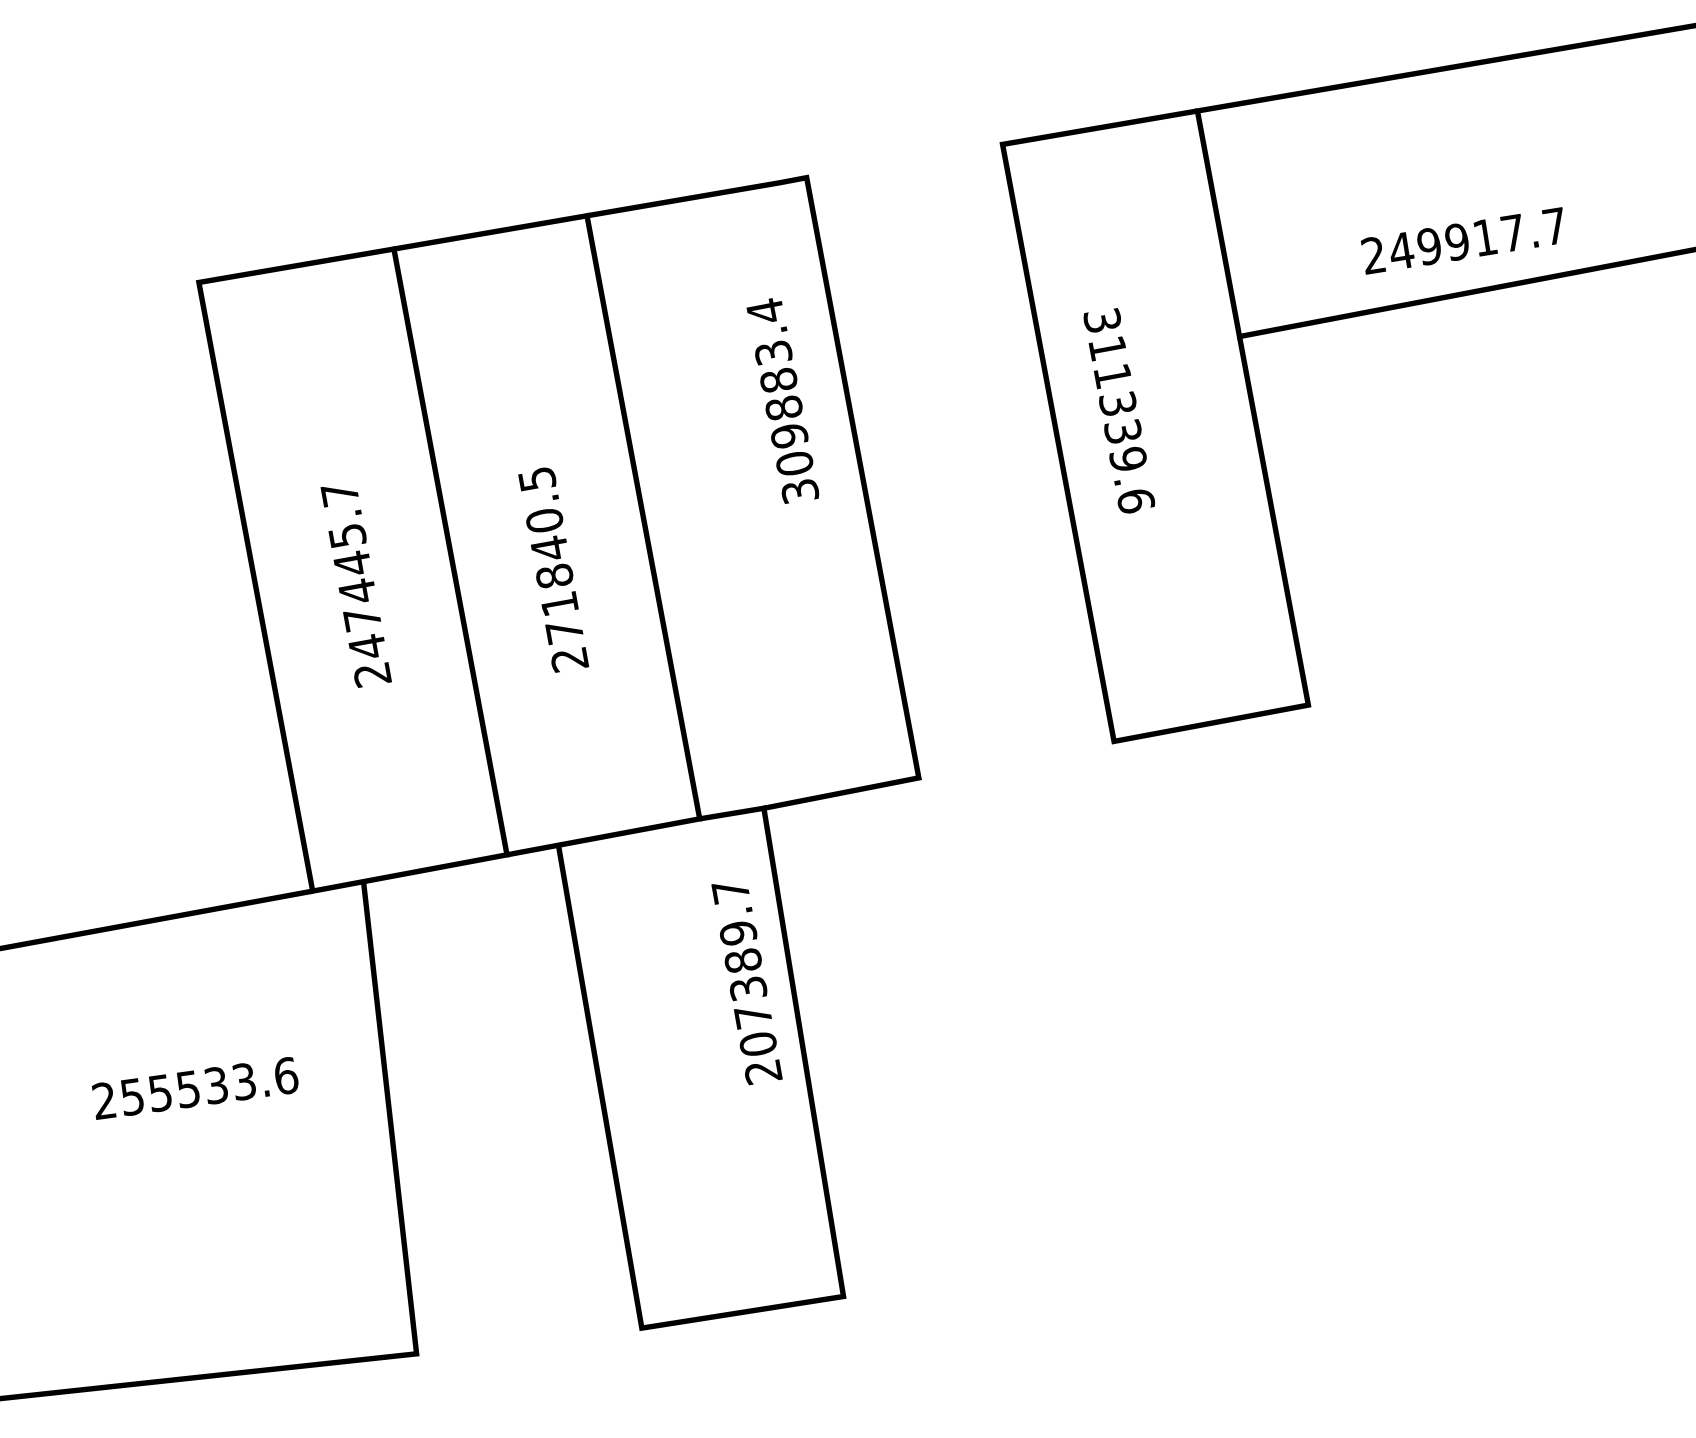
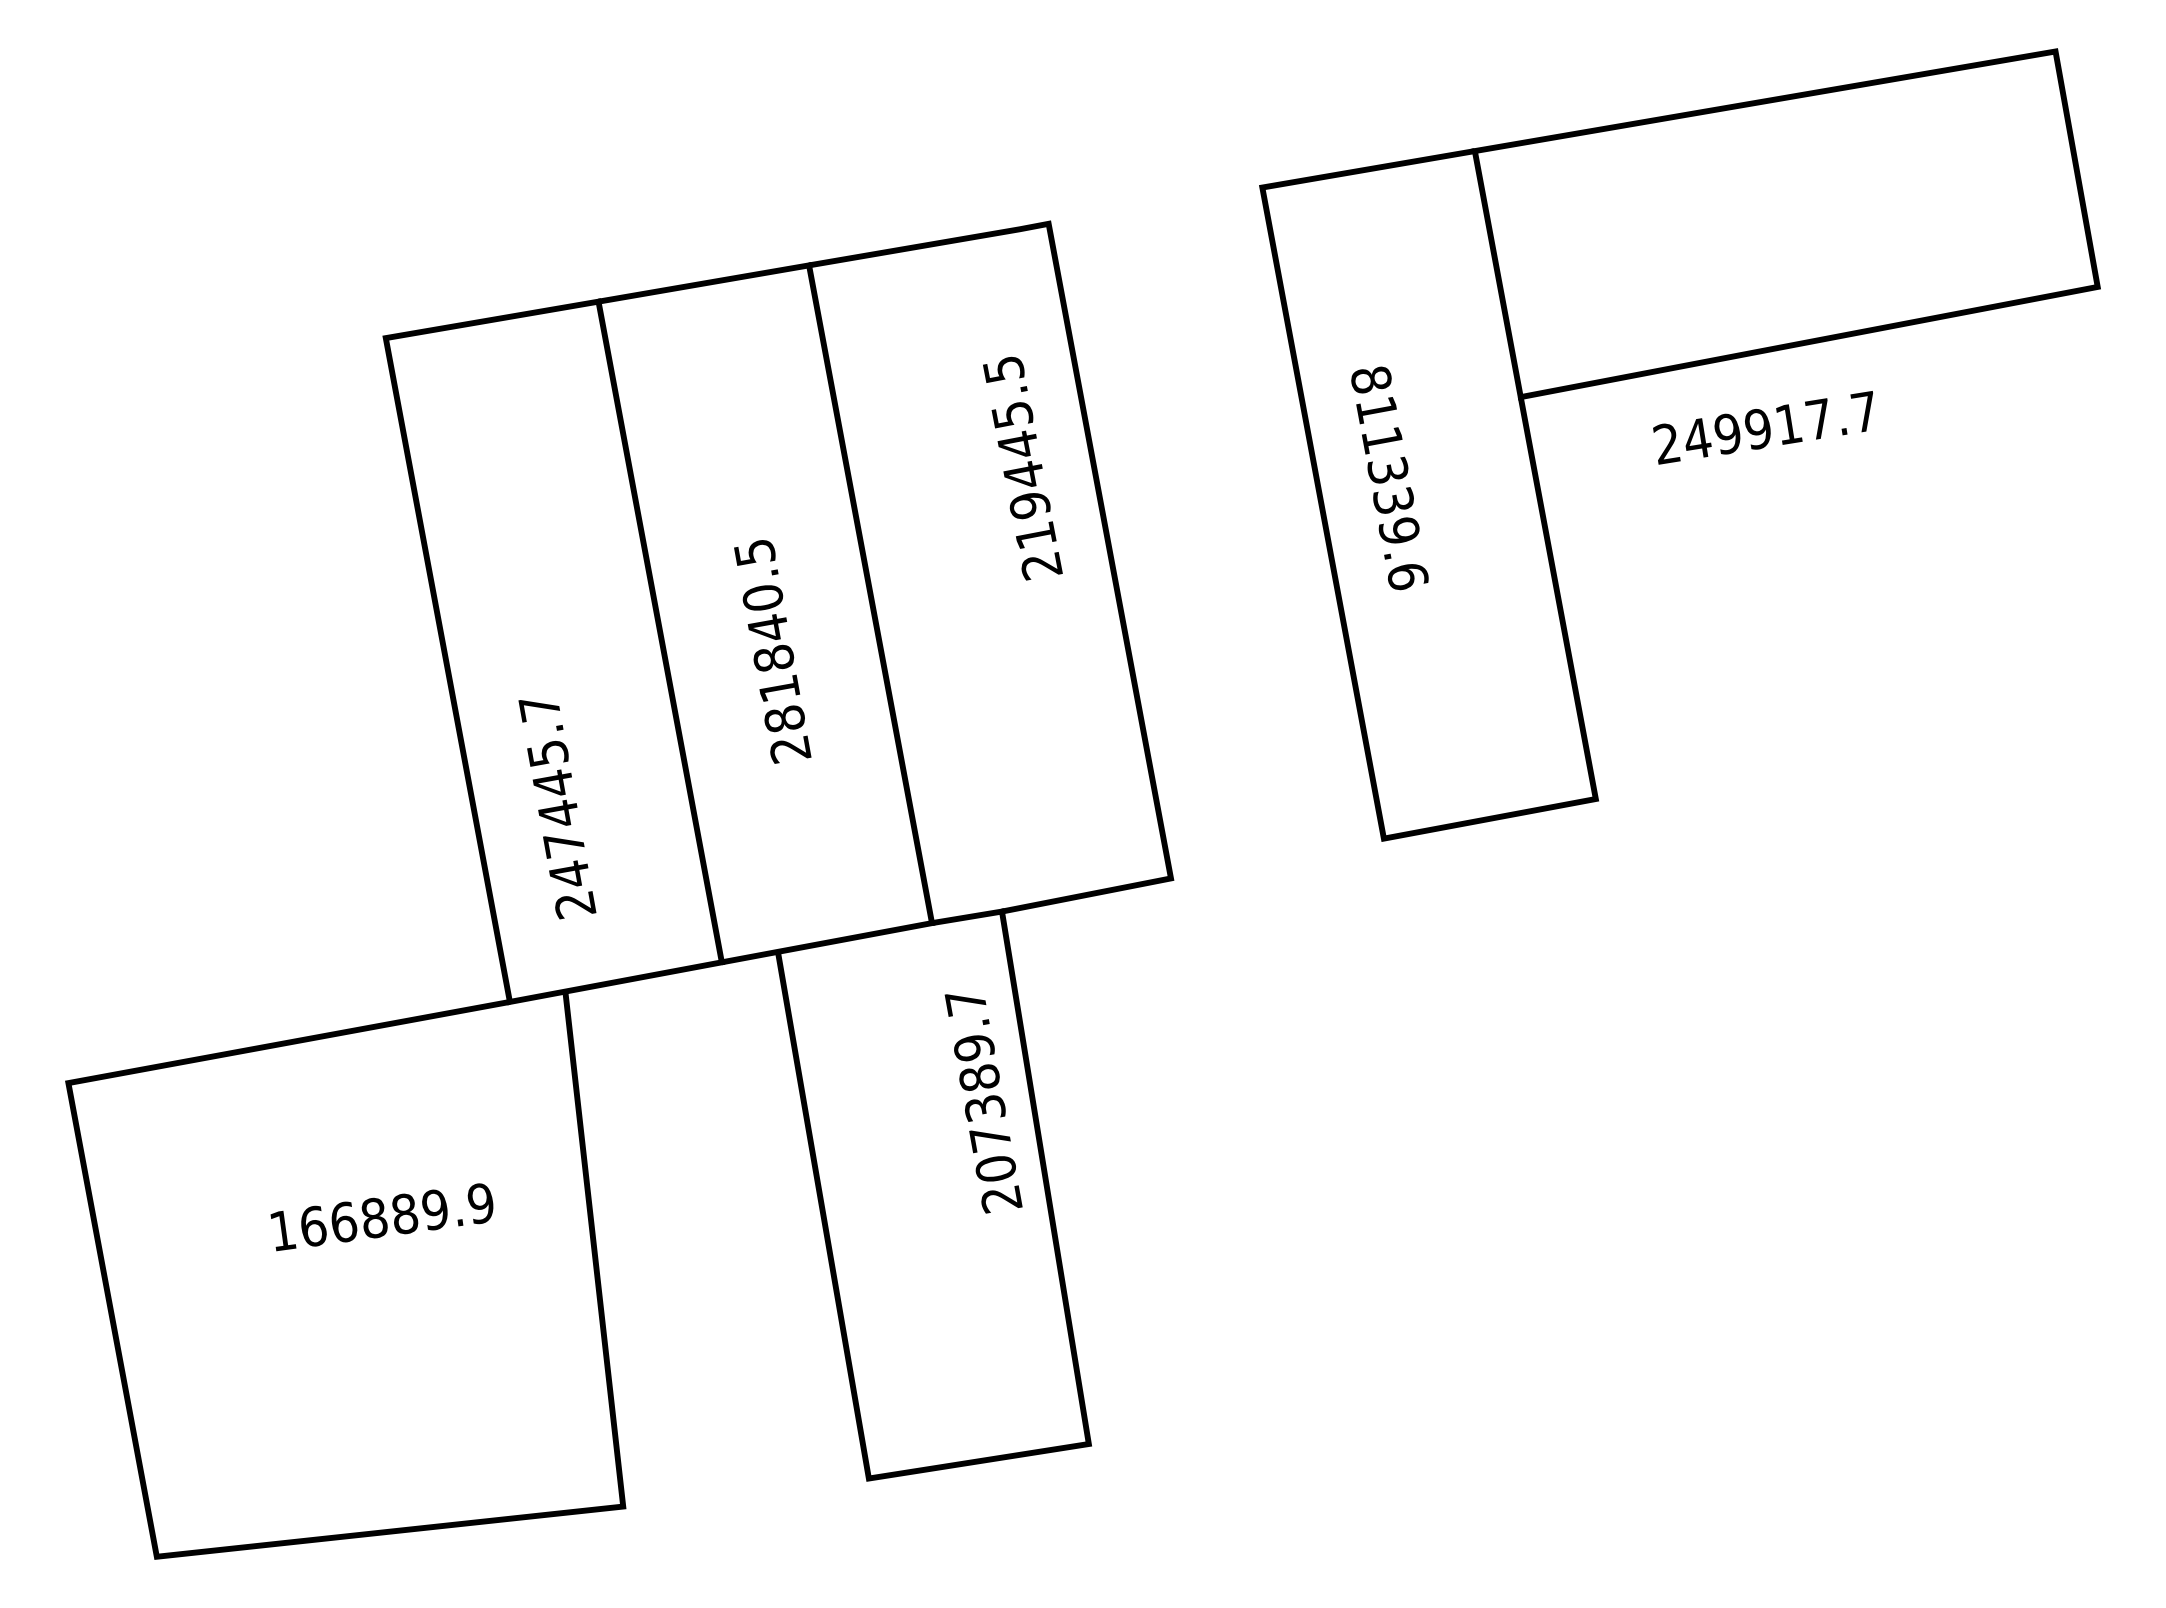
text: (1461, 240) -> (1762, 427), moved
text: (1101, 320) -> (1370, 379), 311339.6 -> 811339.6
text: (782, 401) -> (1022, 467), 309883.4 -> 219445.5
text: (356, 587) -> (557, 809), moved
text: (563, 632) -> (783, 719), 271840.5 -> 281840.5
text: (194, 1087) -> (381, 1216), 255533.6 -> 166889.9

